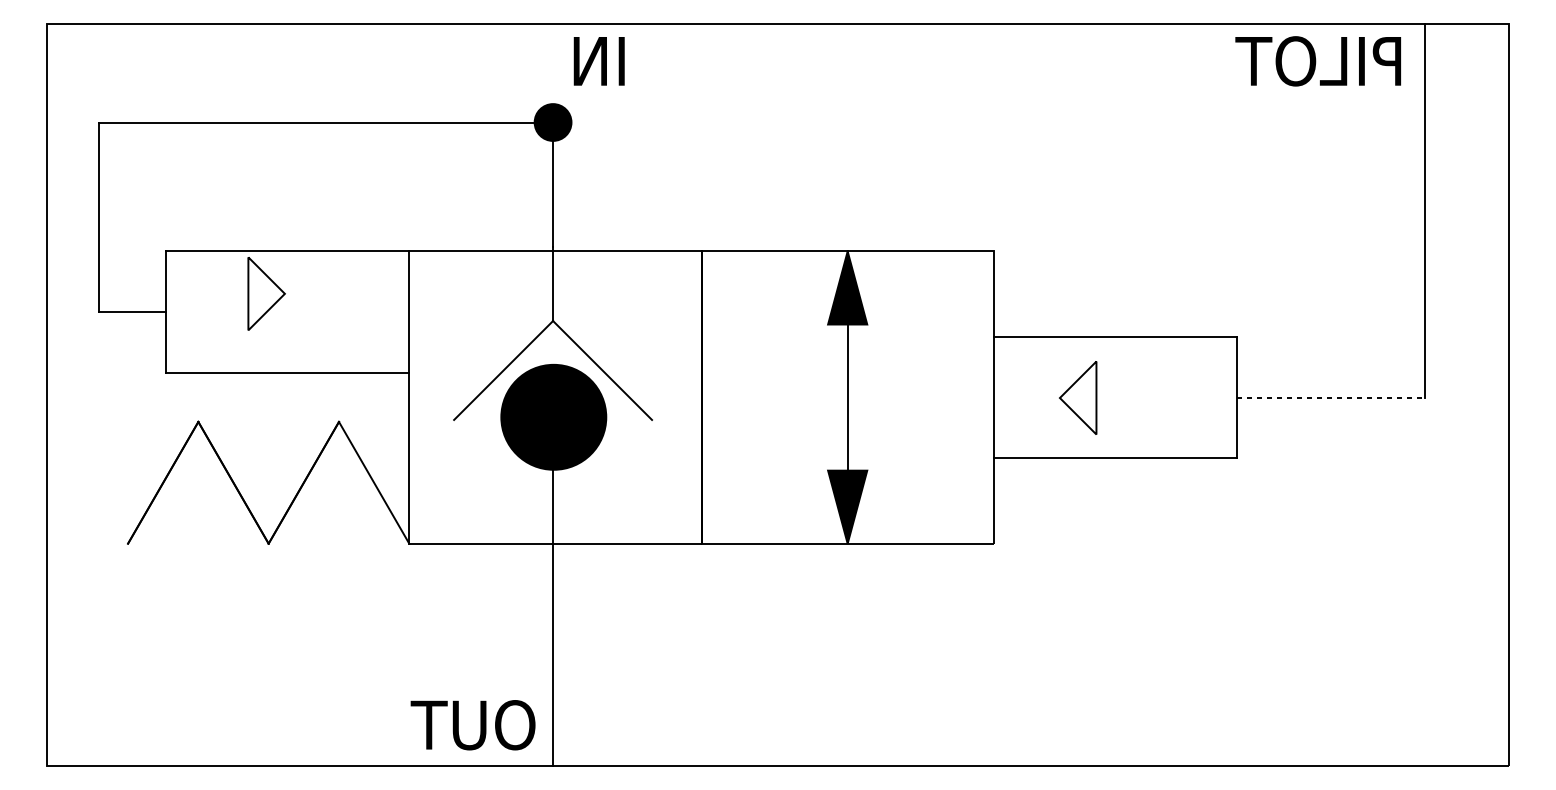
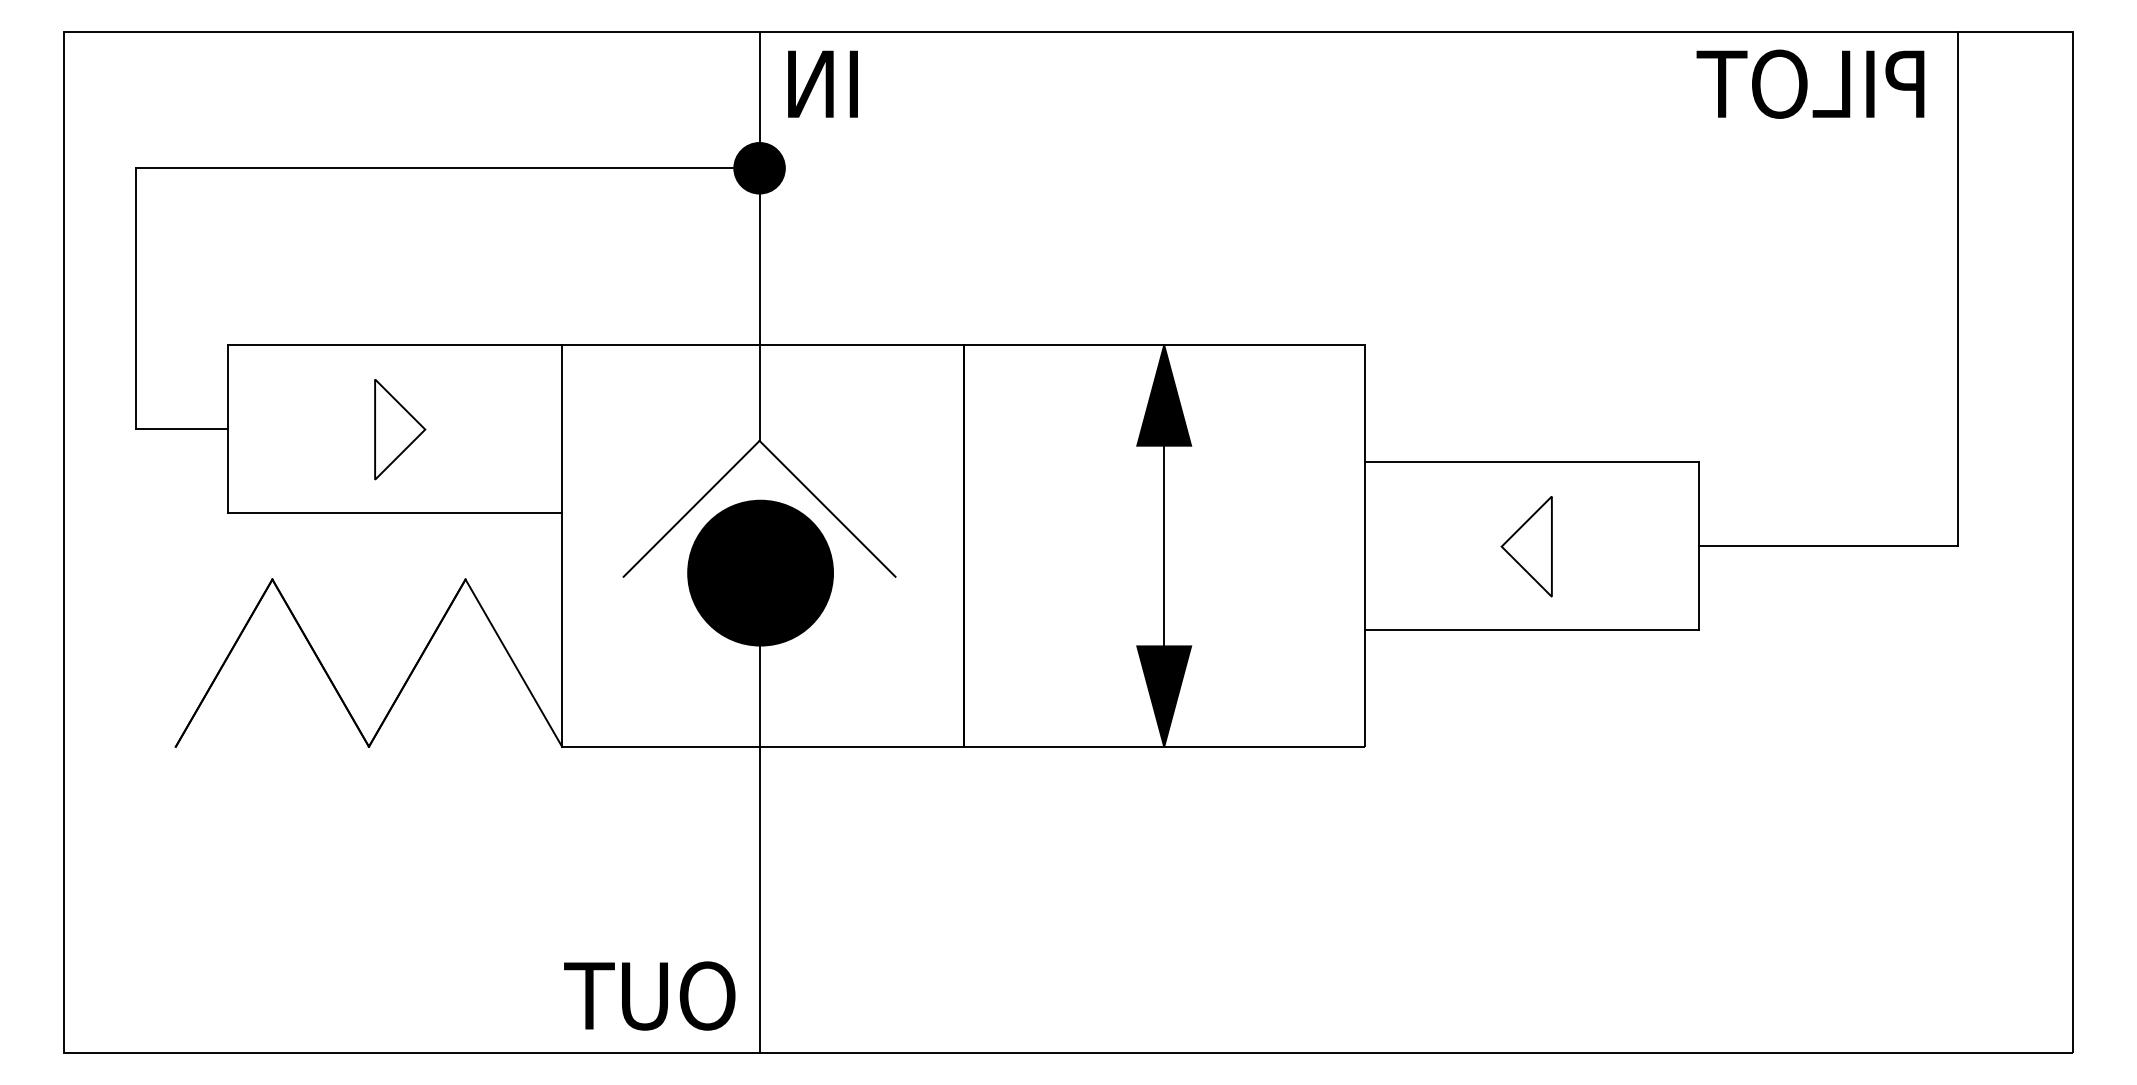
line: (553, 63) -> (759, 87), added
part: (266, 293) -> (400, 429), moved
part: (1077, 397) -> (1526, 546), moved
line: (1331, 397) -> (1828, 546), dashed -> solid

